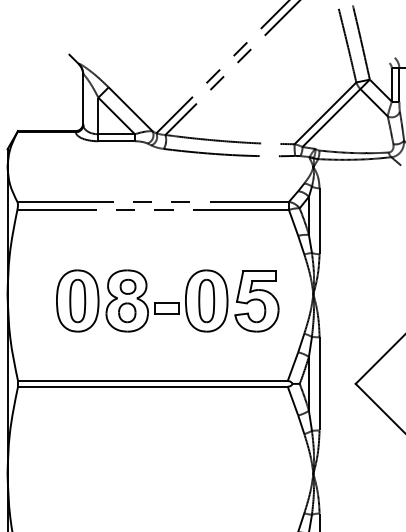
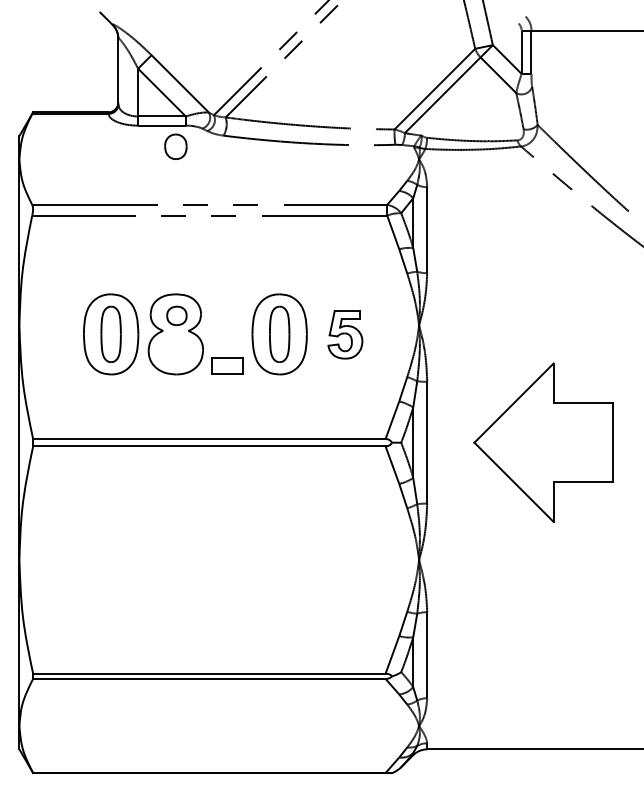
part: (257, 301) -> (345, 334), size x0.6
part: (166, 307) -> (227, 365), moved
part: (126, 312) -> (175, 146), moved

